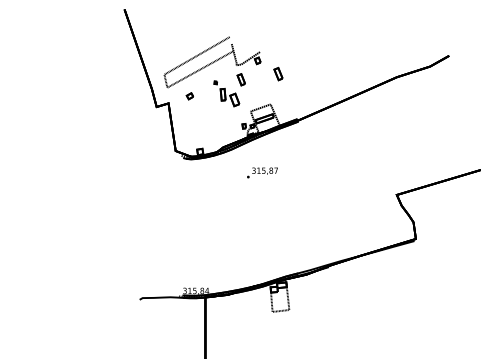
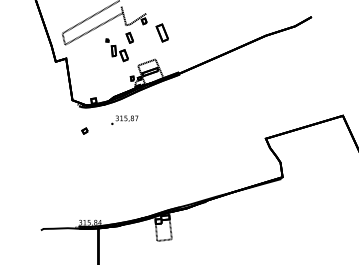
part: (278, 73) -> (162, 32), size x1.6
part: (189, 96) -> (84, 131), moved
text: (262, 172) -> (124, 119), moved

